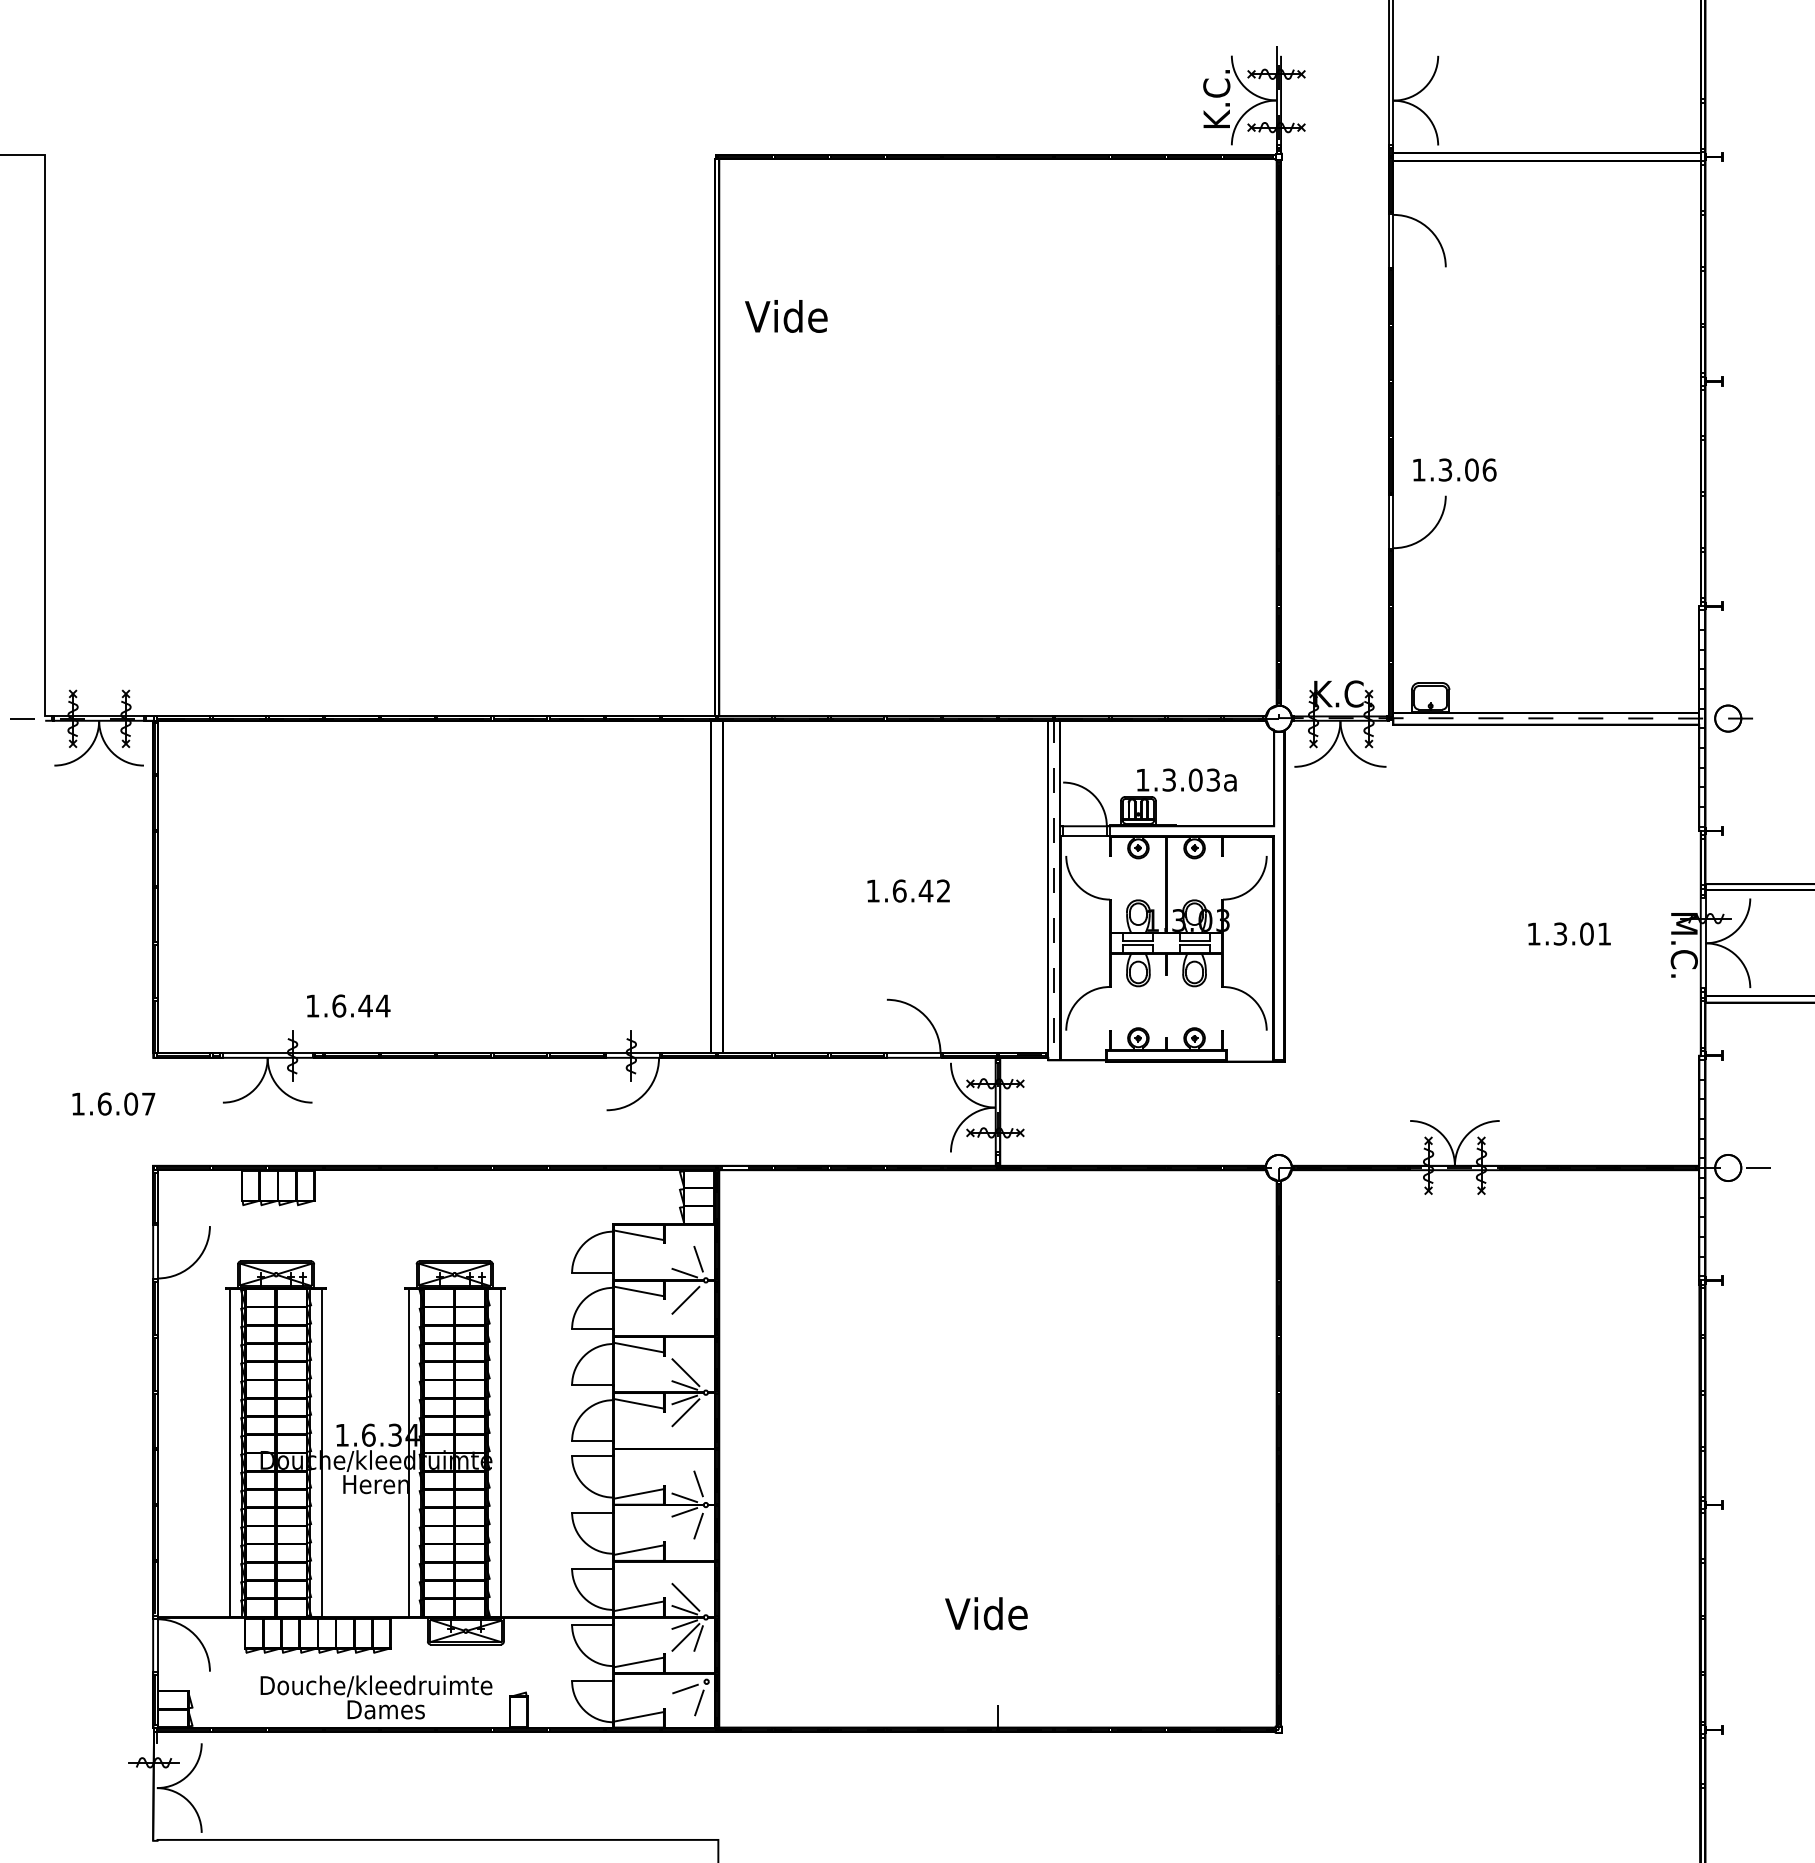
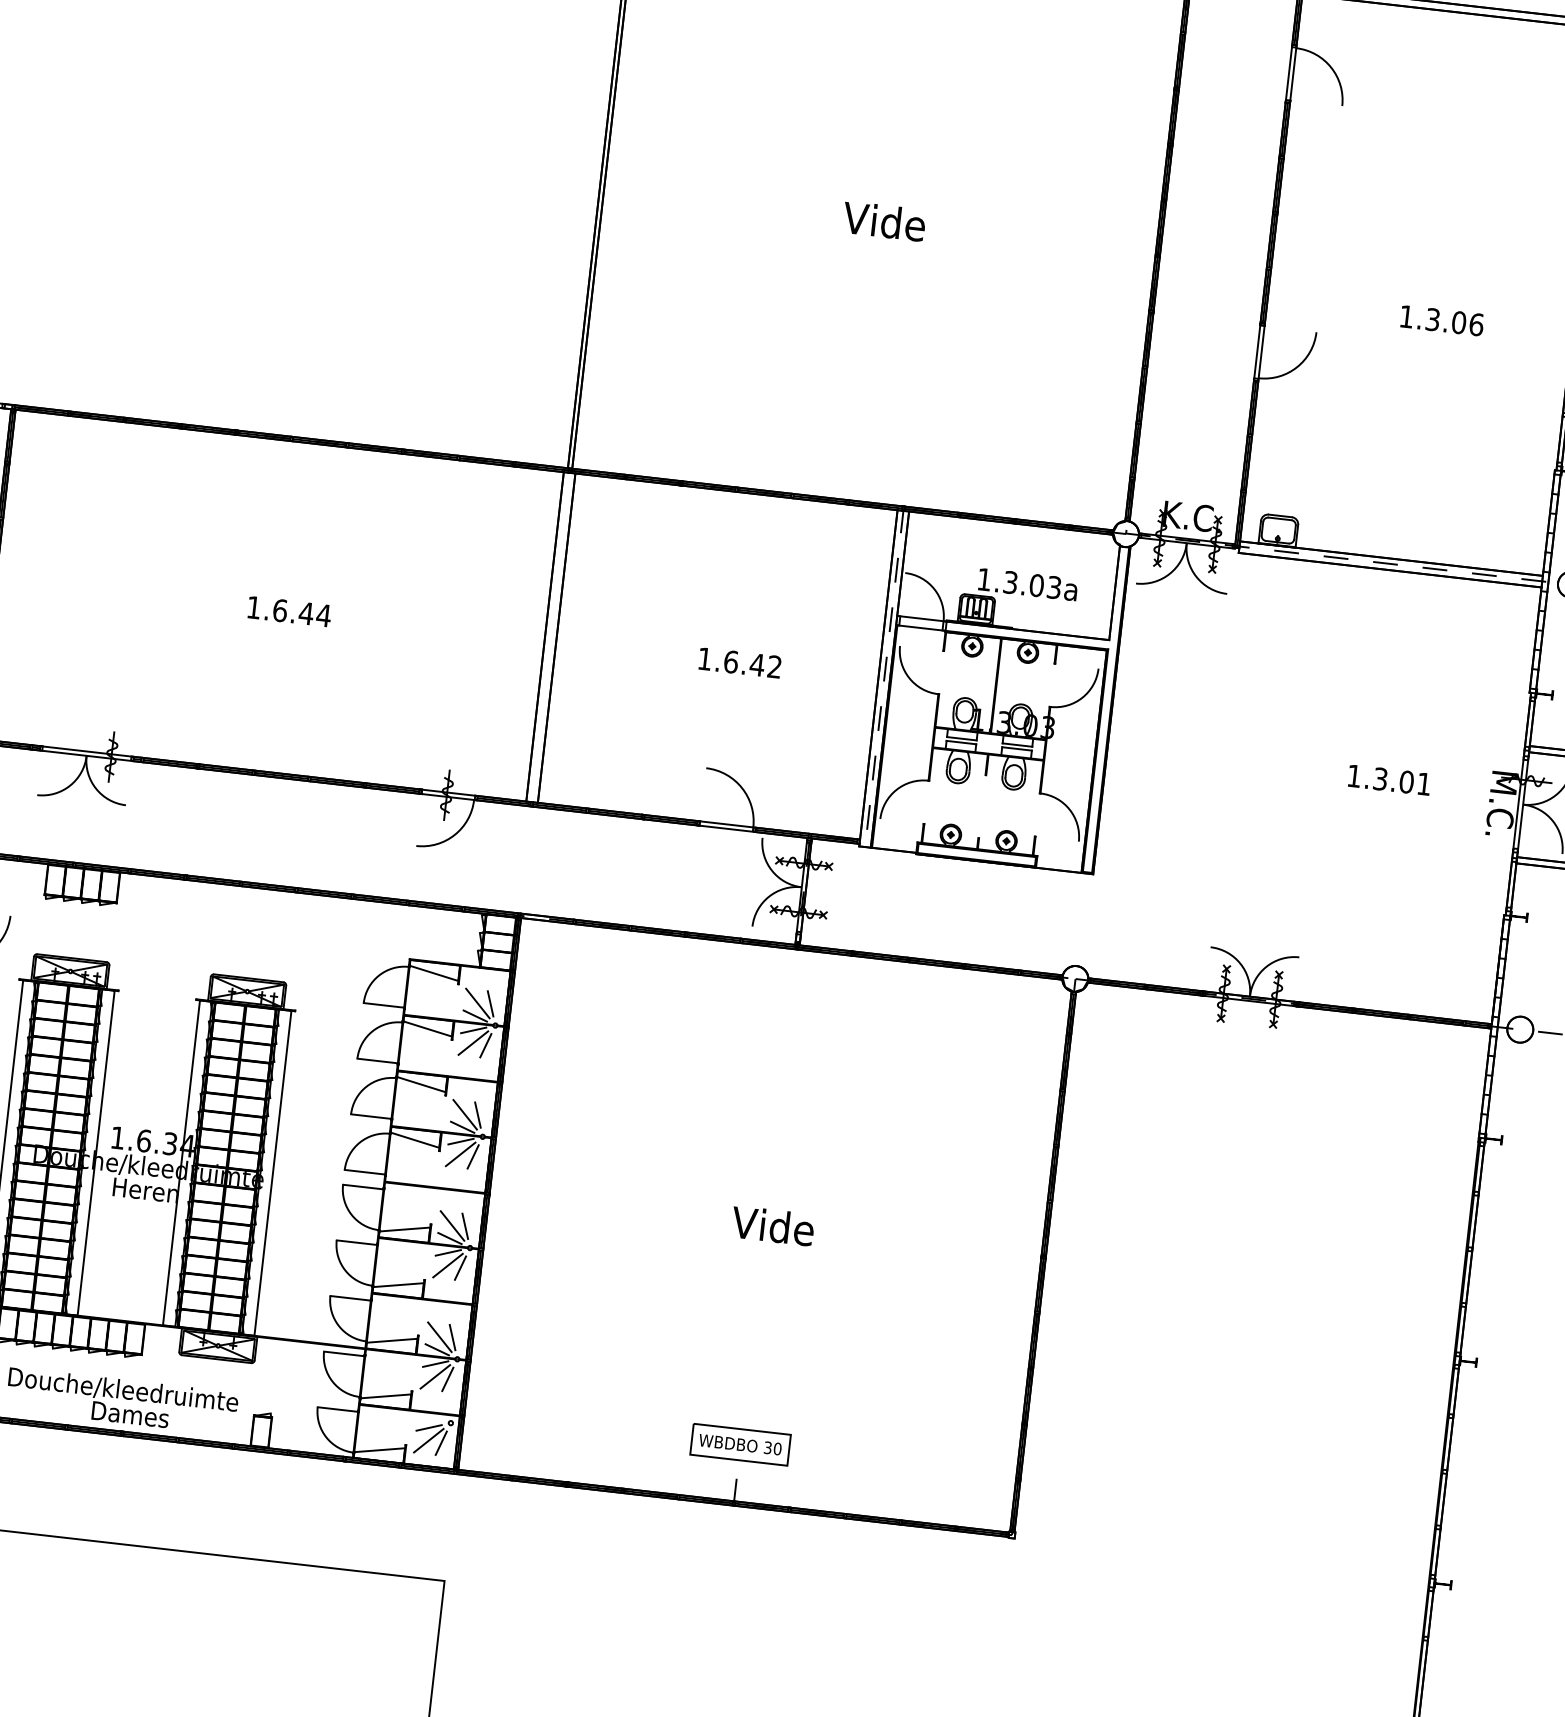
text: (786, 316) -> (884, 221), moved
text: (1454, 469) -> (1441, 320), moved
text: (348, 1005) -> (289, 611), moved
line: (685, 1259) -> (477, 1002), added
line: (684, 1287) -> (473, 1030), added
line: (698, 1301) -> (485, 1045), added
line: (698, 1371) -> (477, 1114), added
line: (698, 1413) -> (473, 1156), added
line: (685, 1484) -> (452, 1225), added
line: (685, 1524) -> (447, 1265), added
line: (698, 1596) -> (452, 1337), added
text: (986, 1613) -> (773, 1225), moved
part: (997, 1670) -> (740, 1444), added
line: (686, 1701) -> (428, 1440), added

